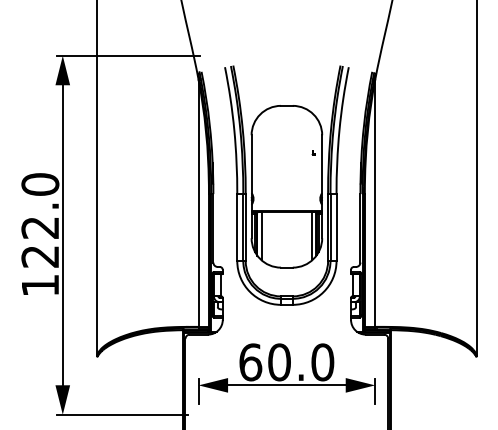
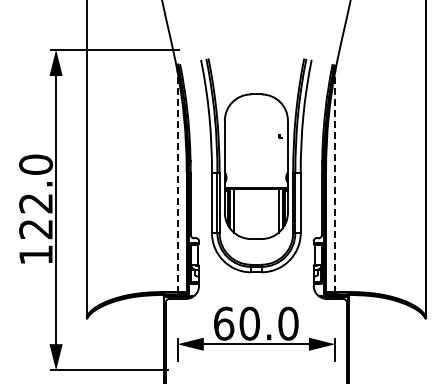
line: (198, 204) -> (177, 182), solid -> dashed
line: (375, 204) -> (335, 182), solid -> dashed

